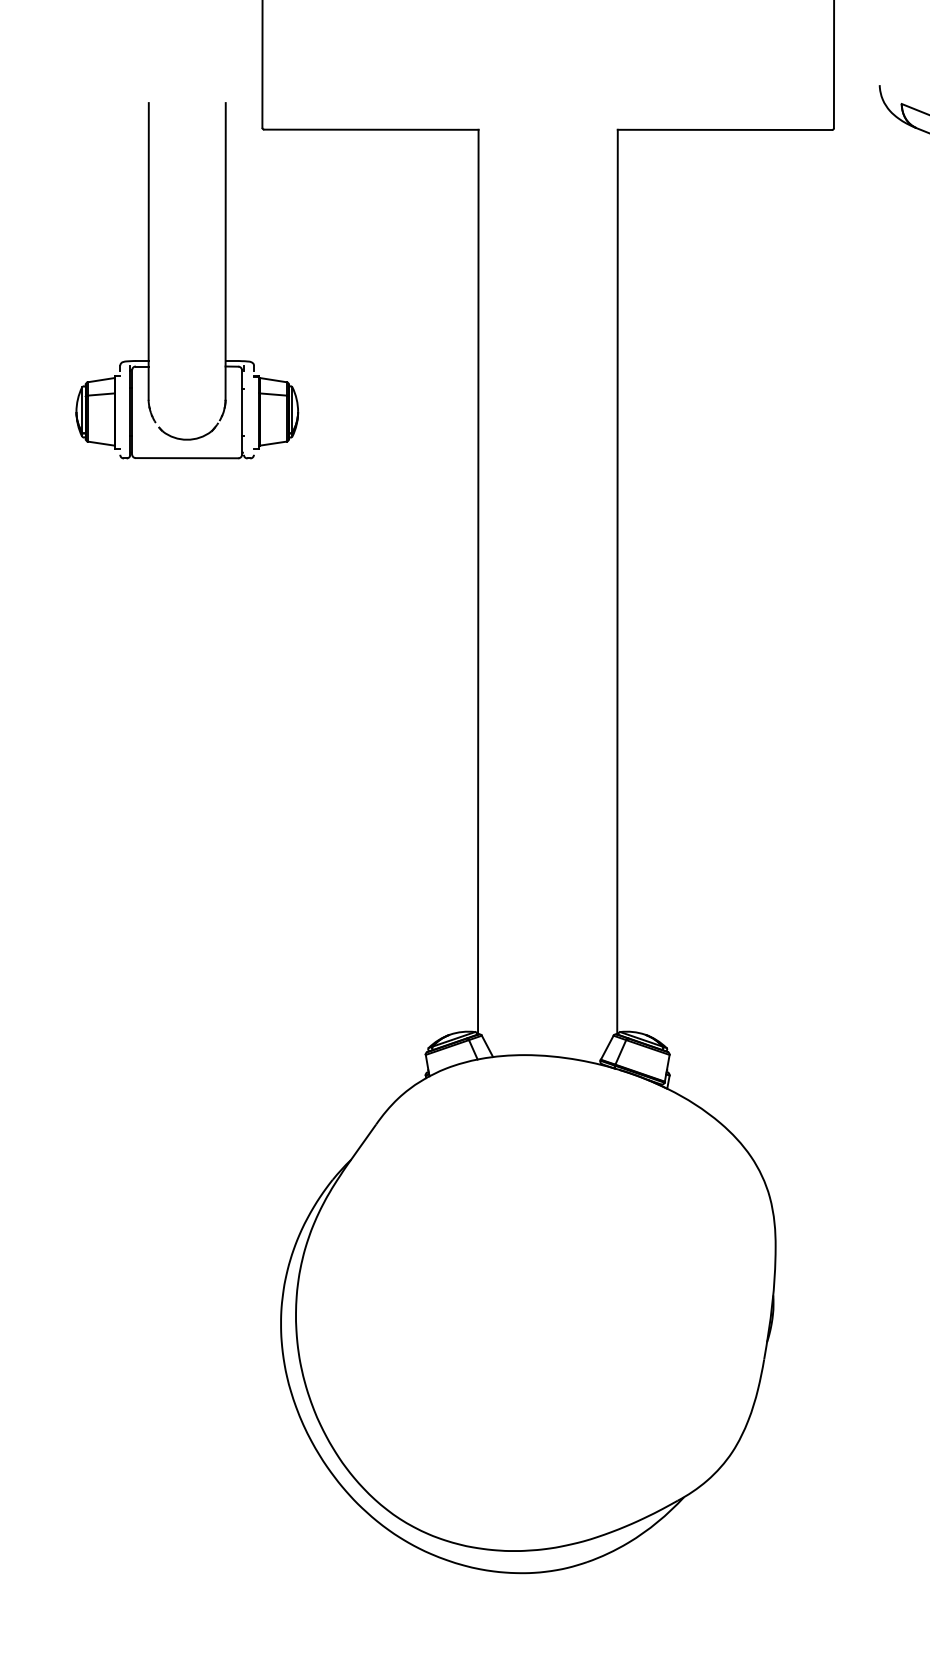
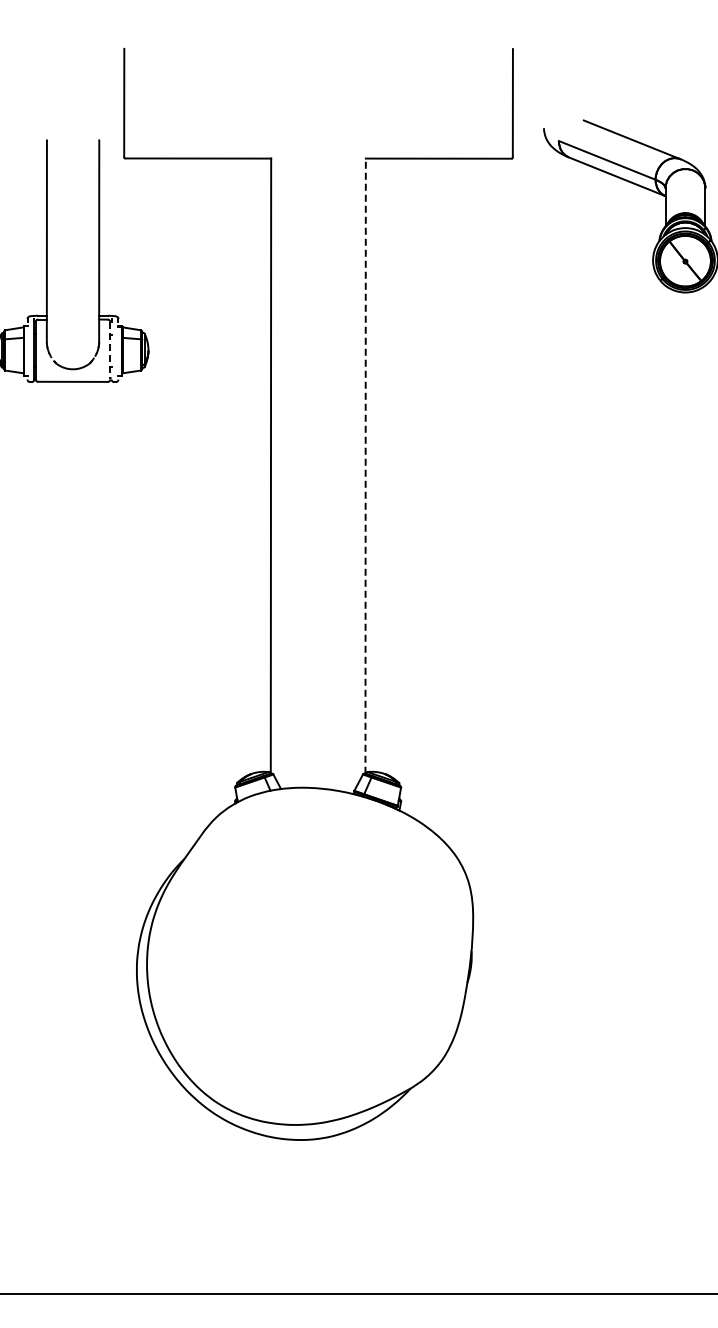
line: (242, 412) -> (110, 350), solid -> dashed
line: (617, 582) -> (365, 466), solid -> dashed

